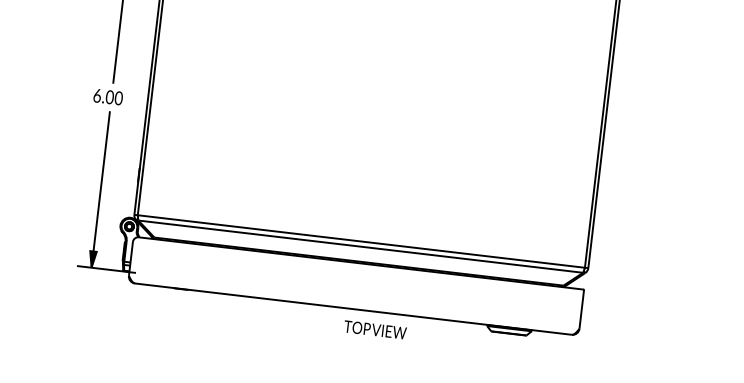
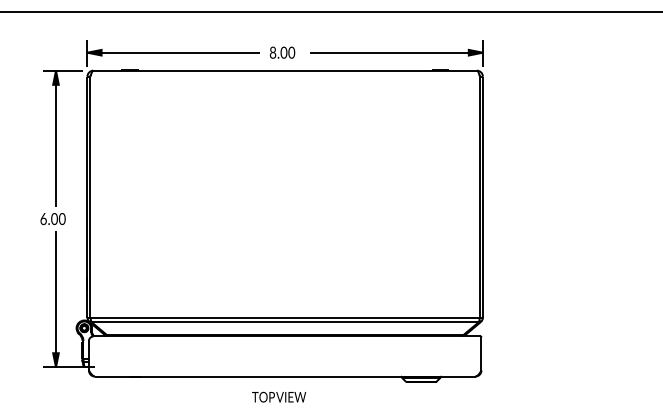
text: (375, 329) -> (279, 396), moved

